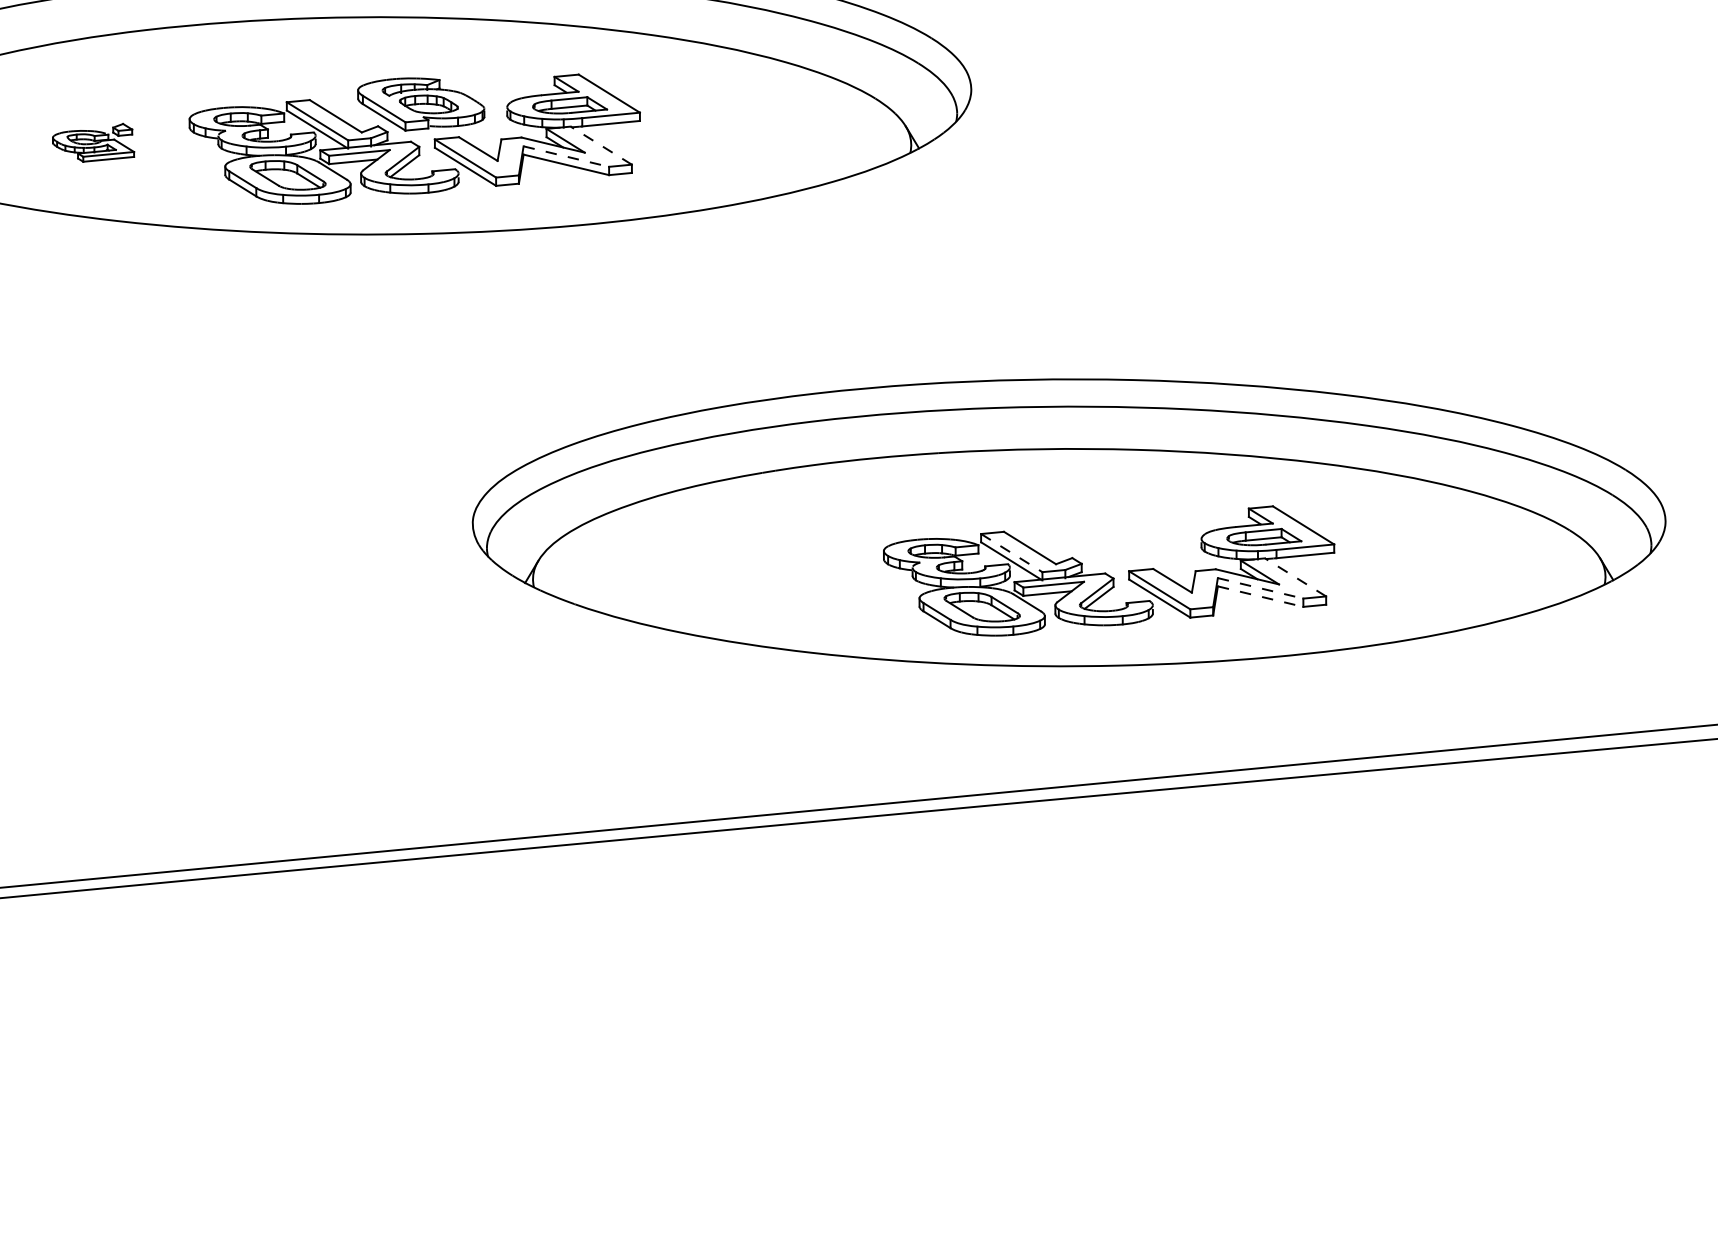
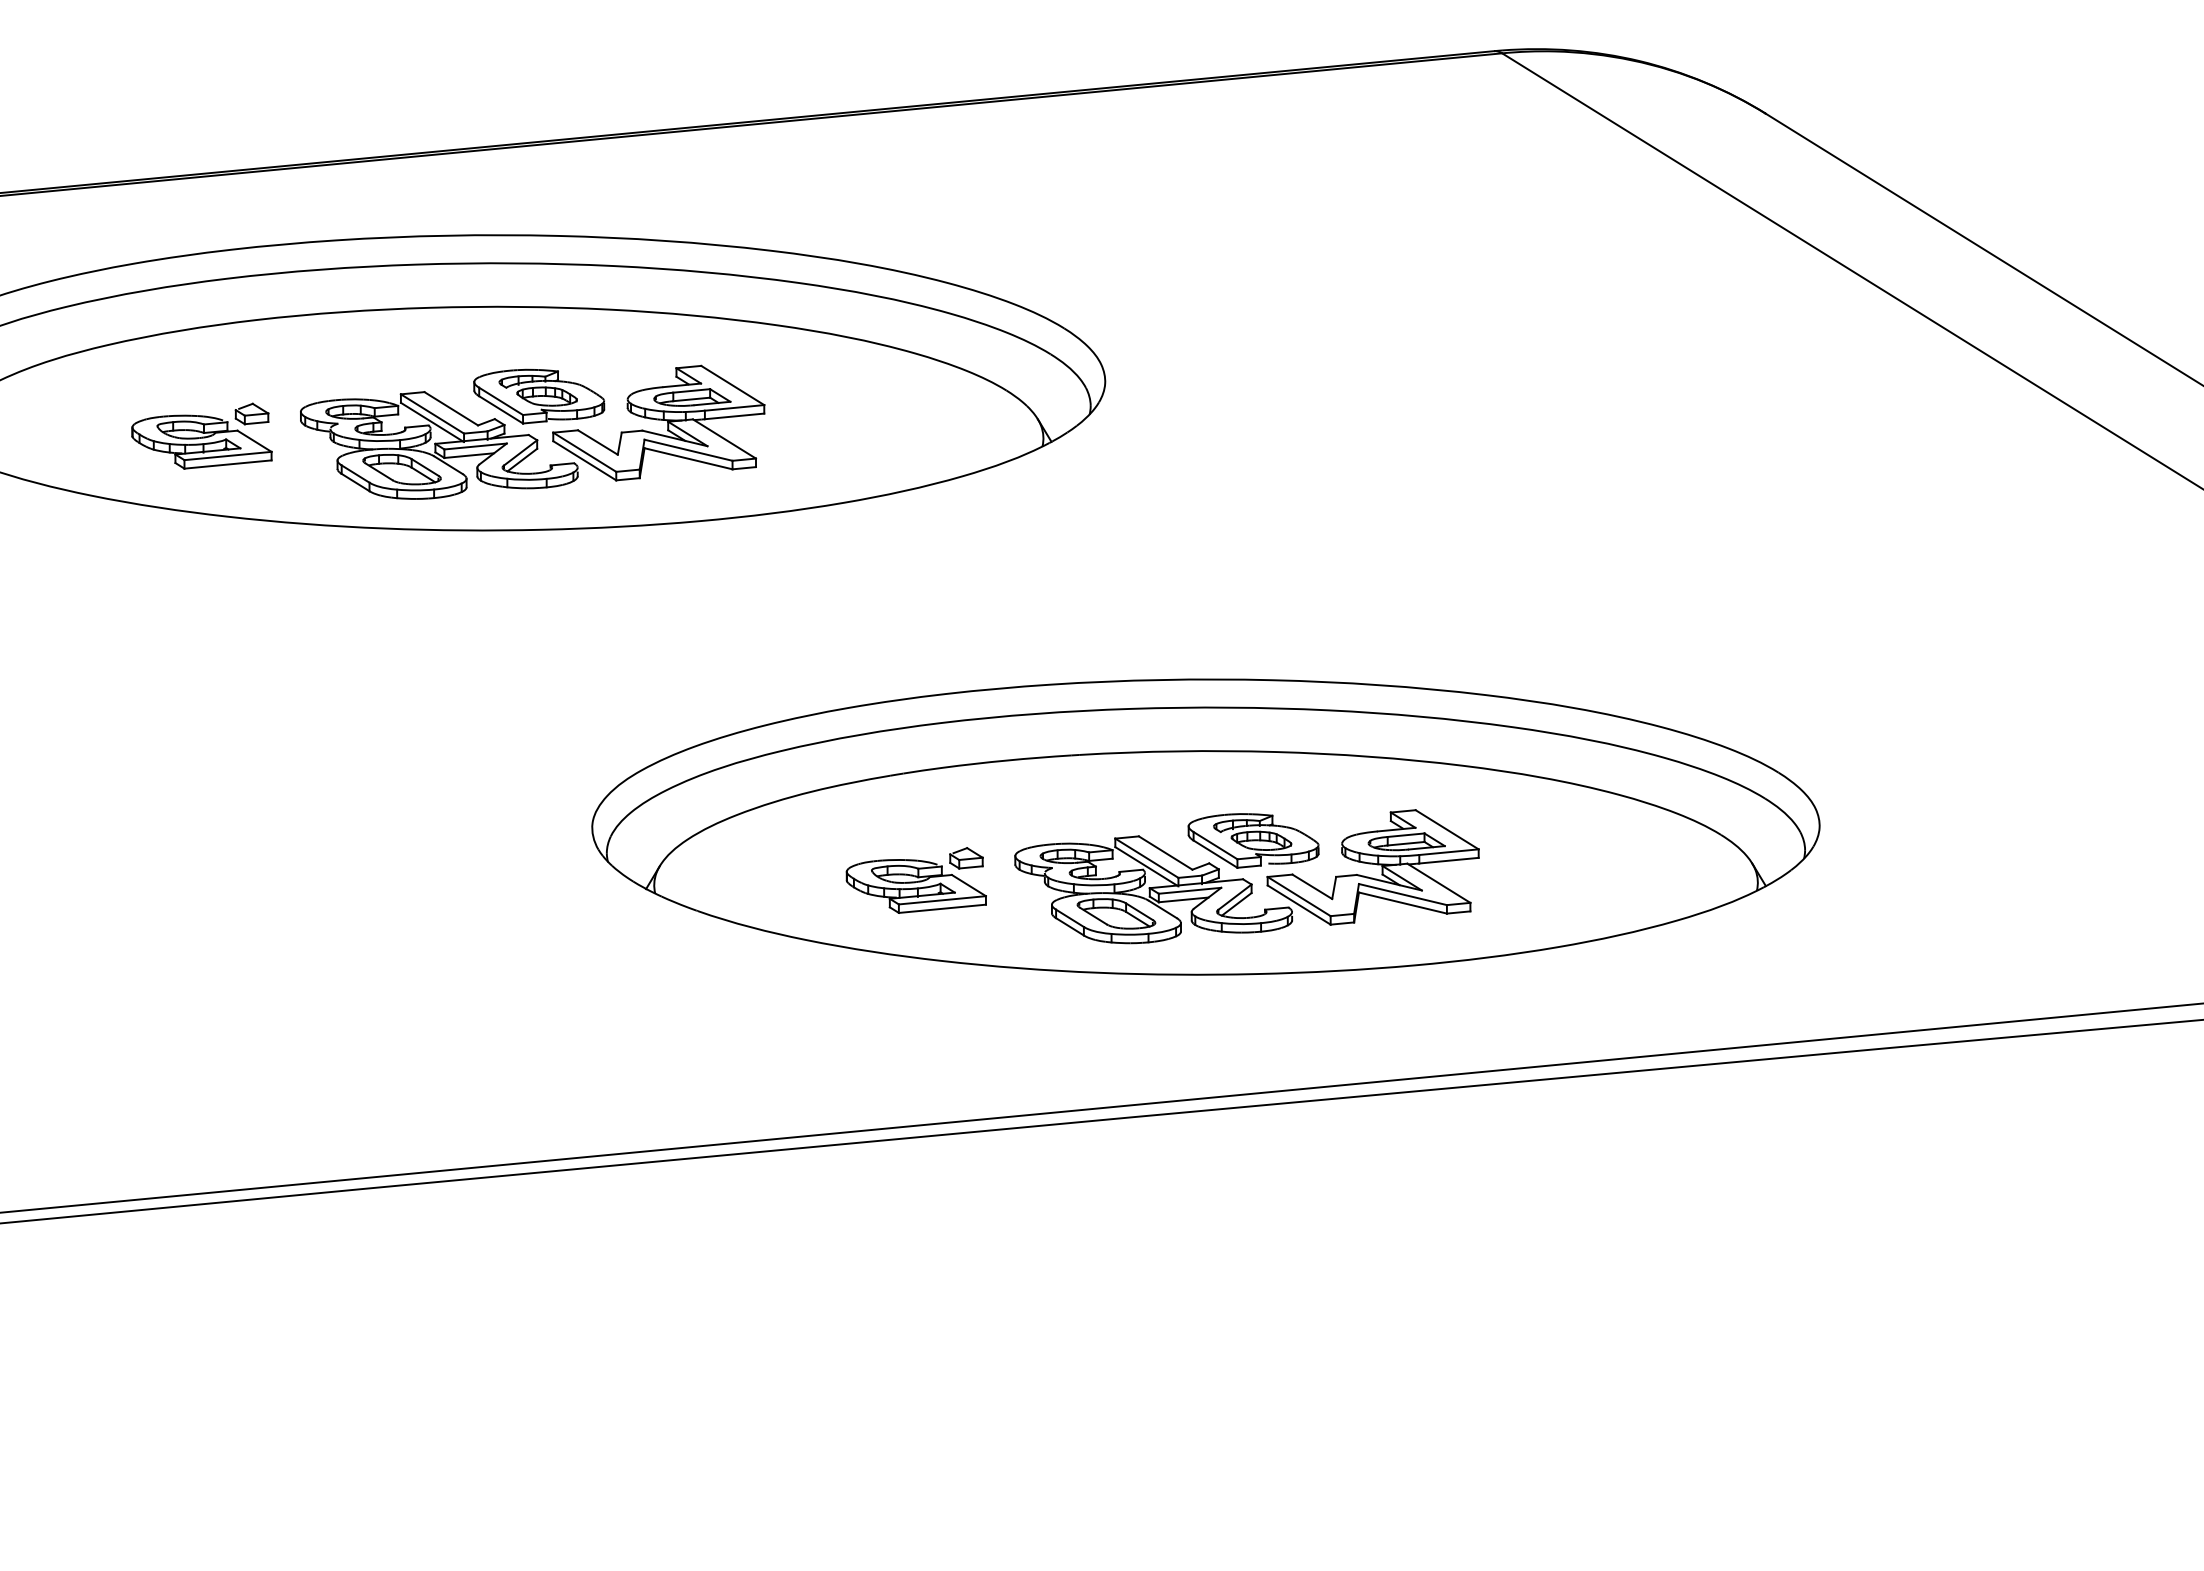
part: (93, 142) -> (201, 435), size x1.67
line: (601, 145) -> (724, 438), dashed -> solid
line: (567, 156) -> (689, 450), dashed -> solid
part: (1115, 535) -> (1253, 840), added
line: (1012, 553) -> (1147, 858), dashed -> solid
part: (786, 574) -> (915, 880), added
line: (1295, 577) -> (1438, 883), dashed -> solid
line: (1261, 588) -> (1403, 894), dashed -> solid
line: (1261, 597) -> (1403, 903), dashed -> solid

